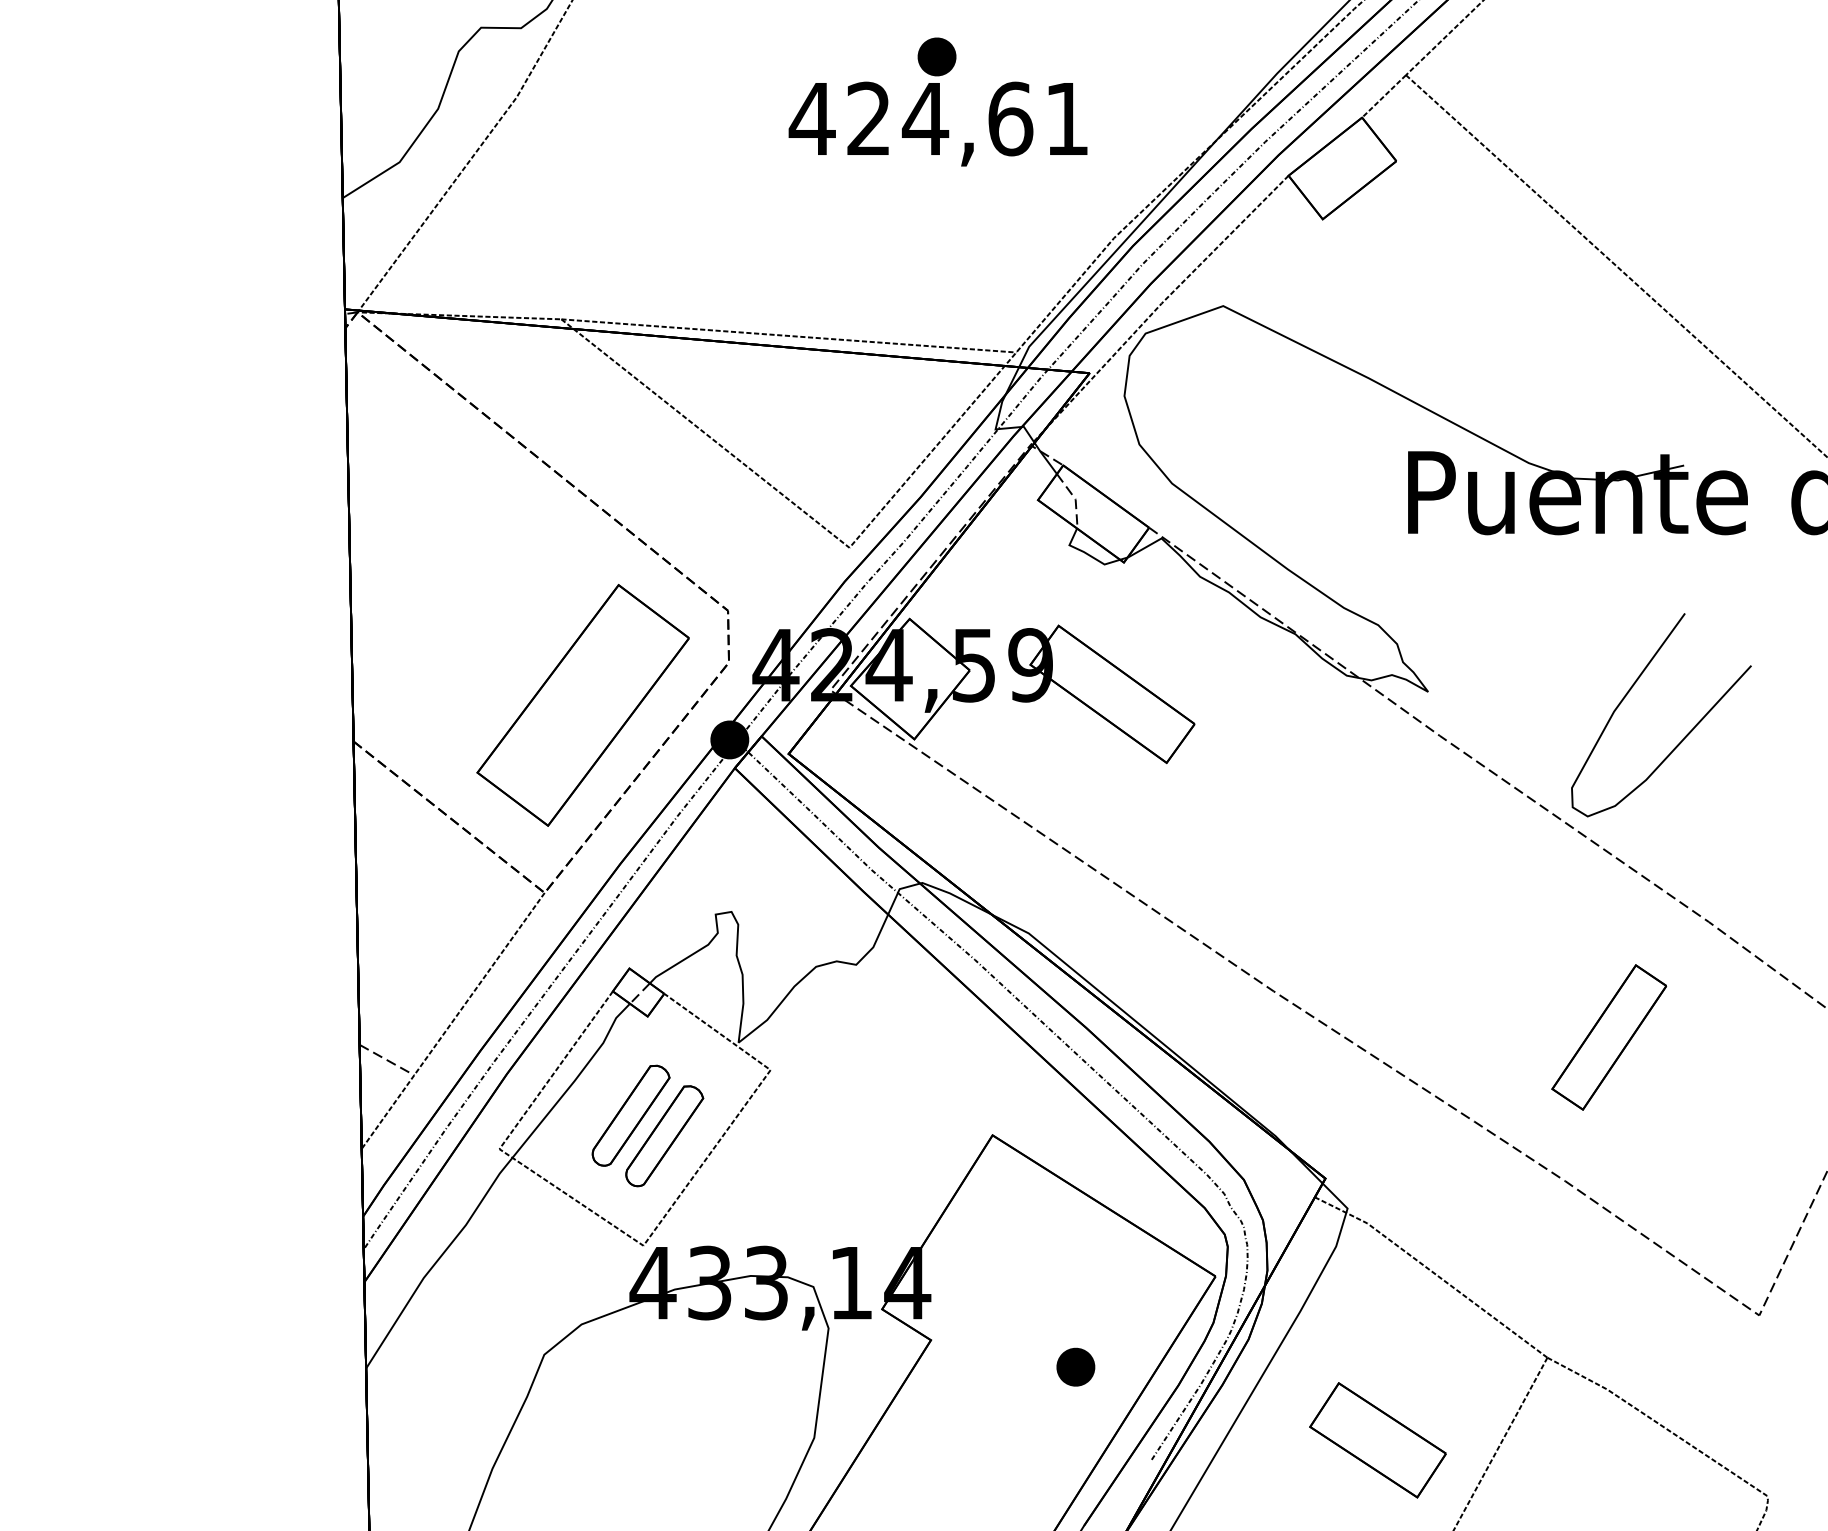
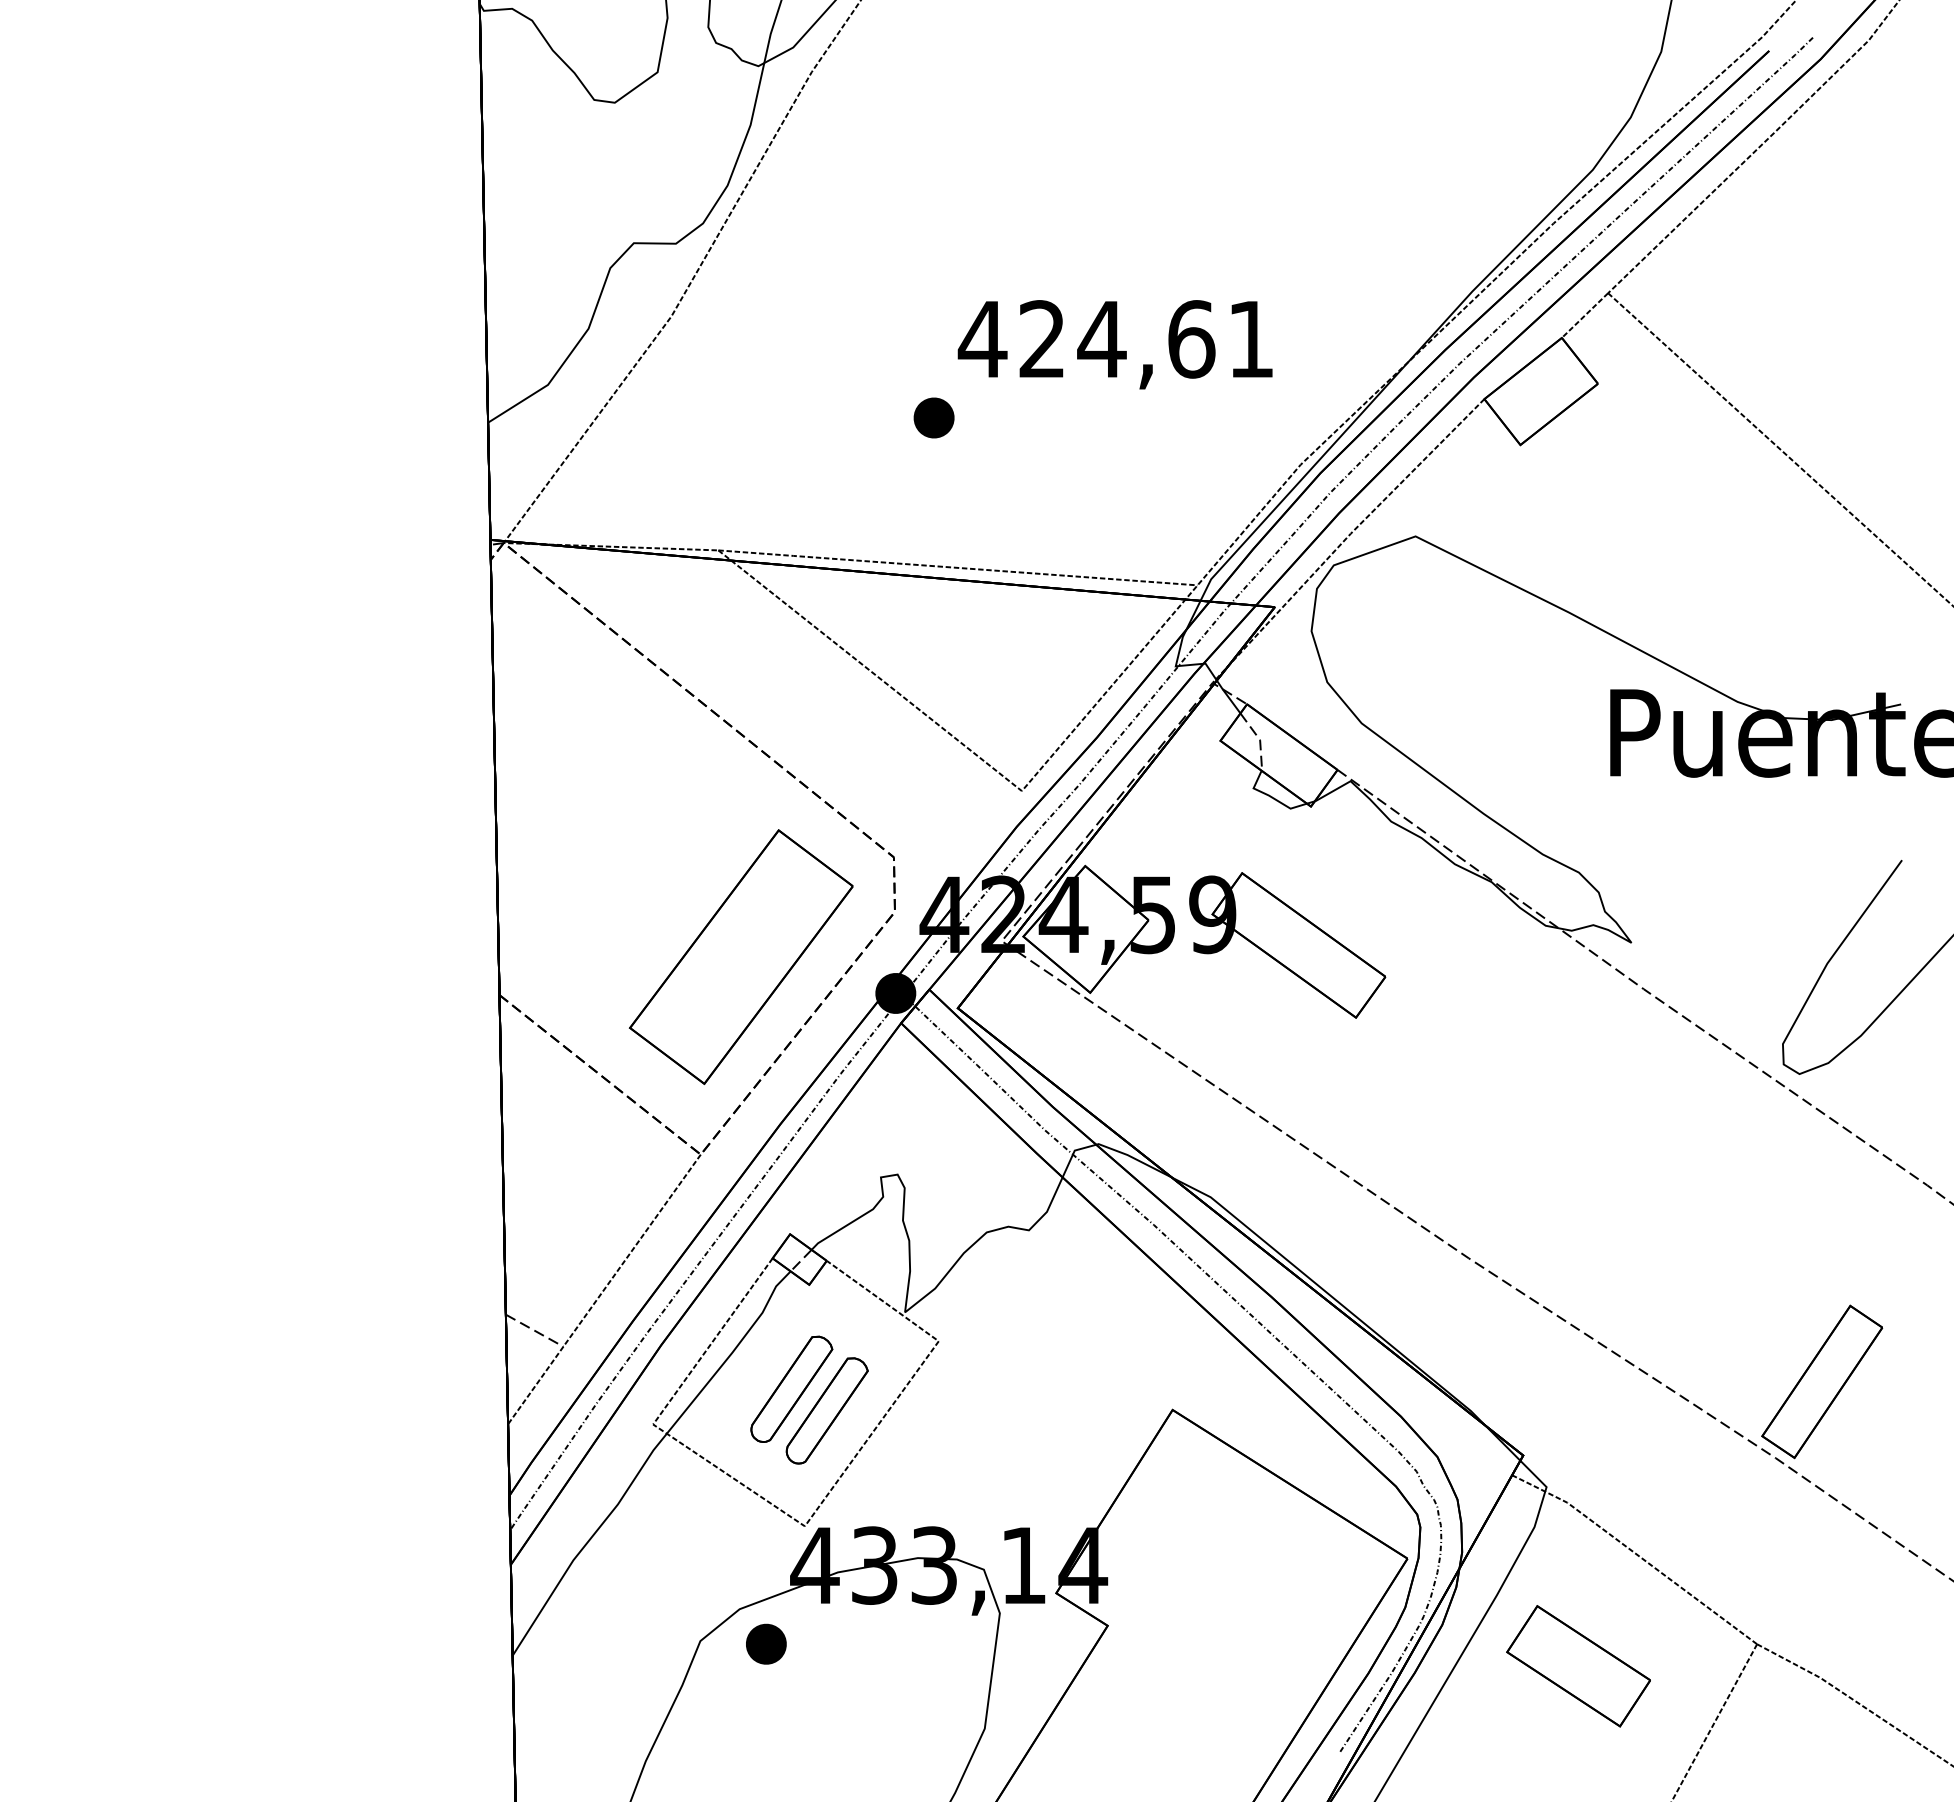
part: (936, 56) -> (933, 417), moved
part: (1609, 1037) -> (1822, 1381), moved
part: (1076, 1366) -> (766, 1643), moved
part: (1377, 1440) -> (1578, 1666), moved

